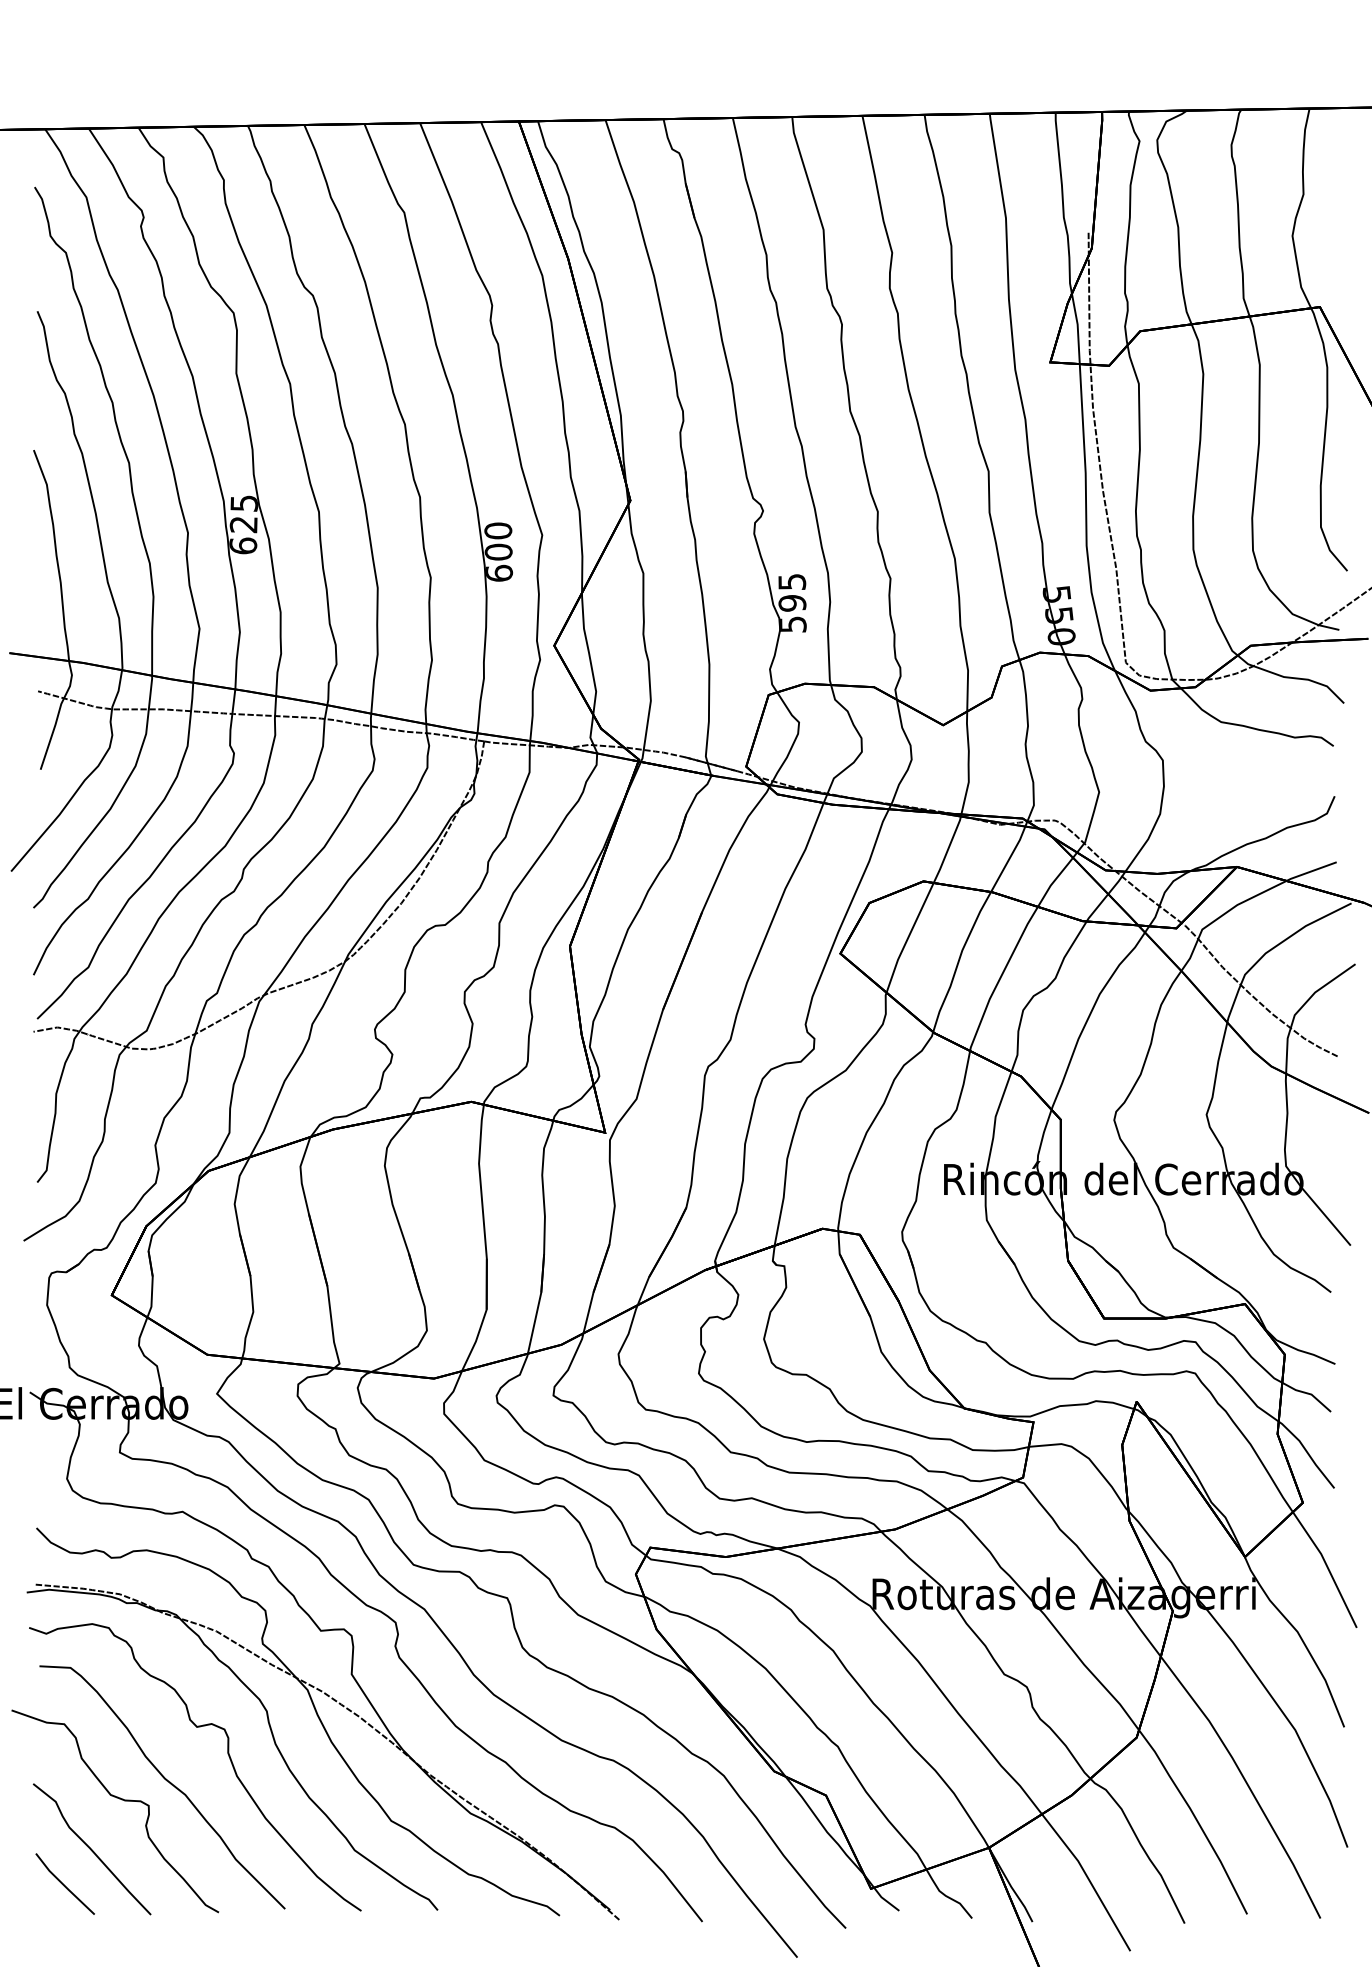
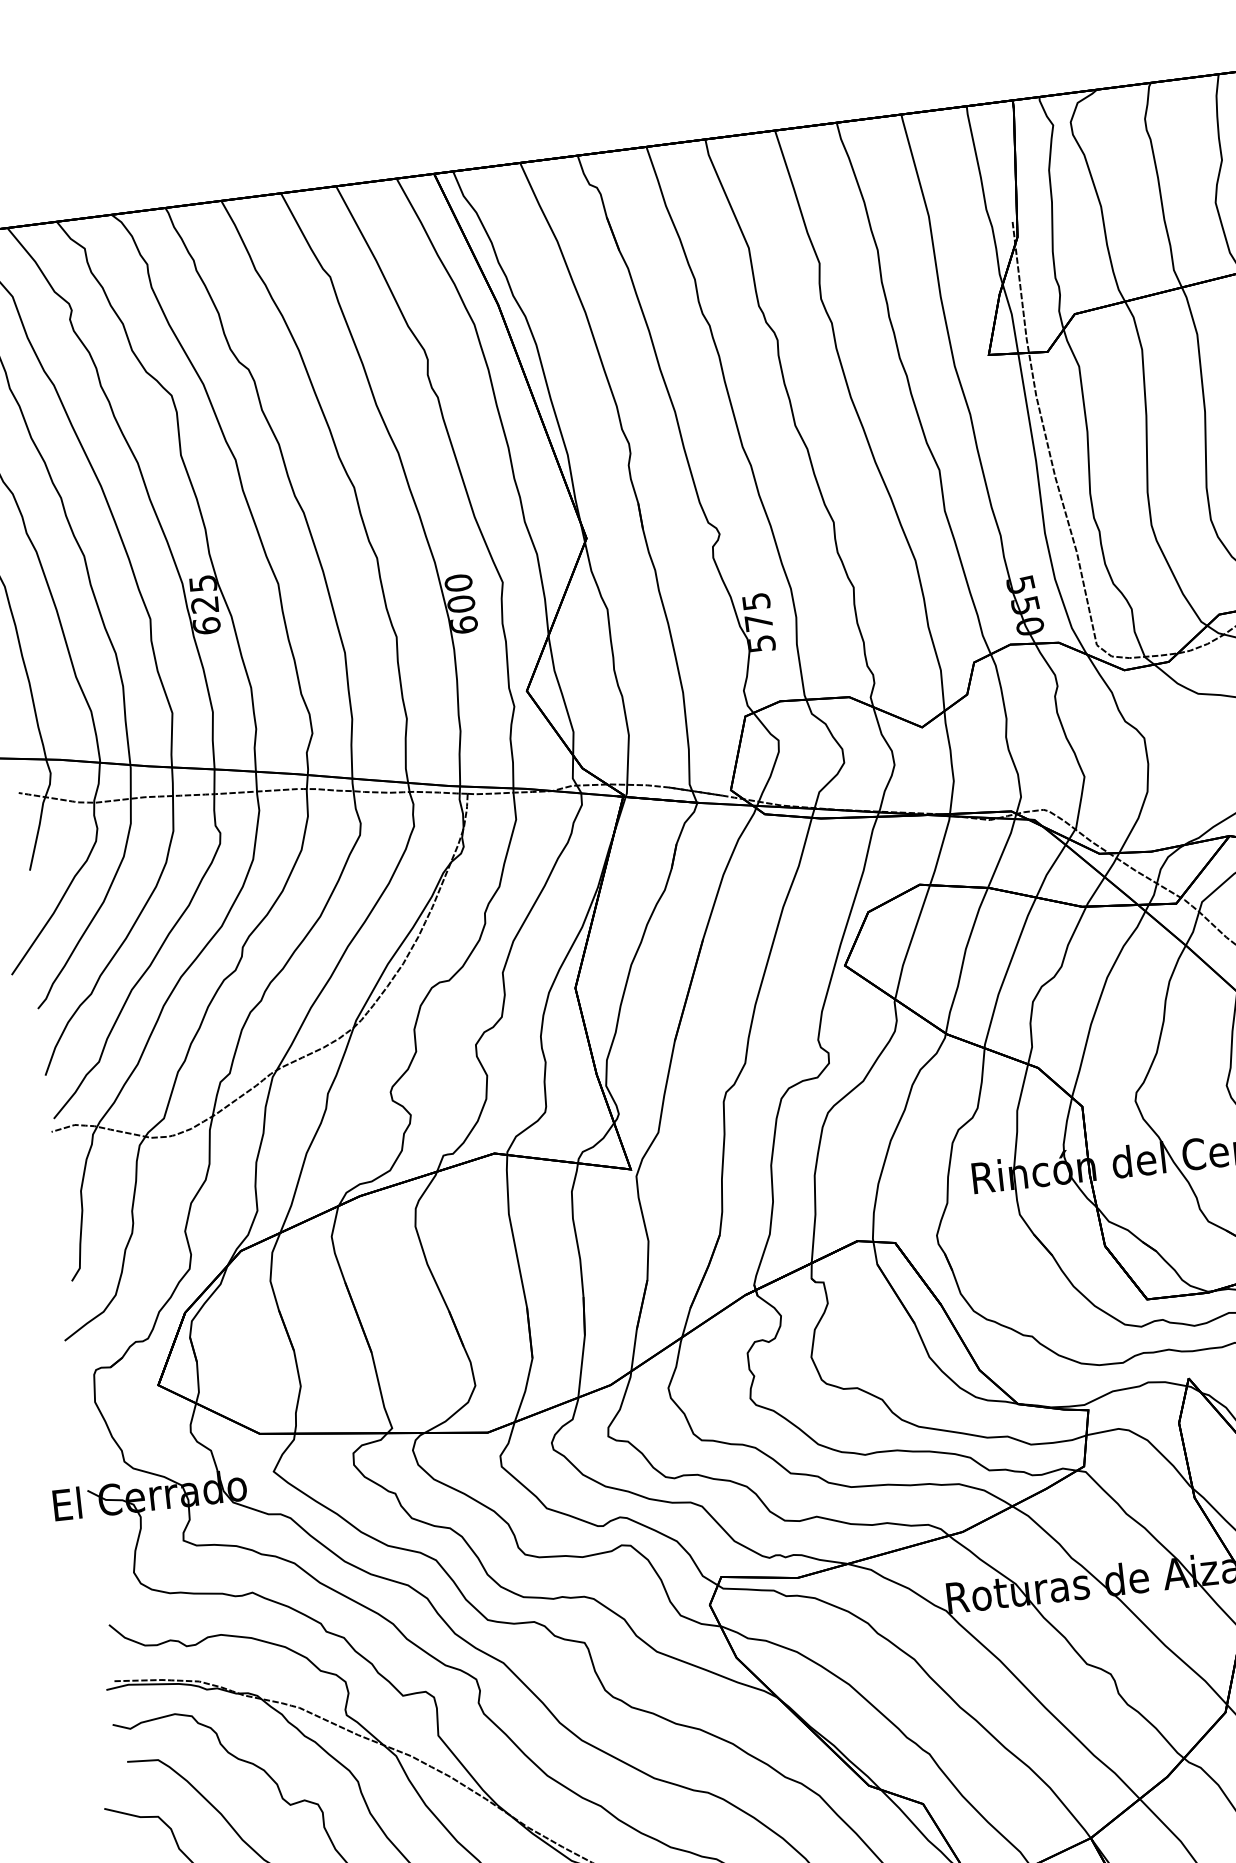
text: (792, 603) -> (758, 622), 595 -> 575

